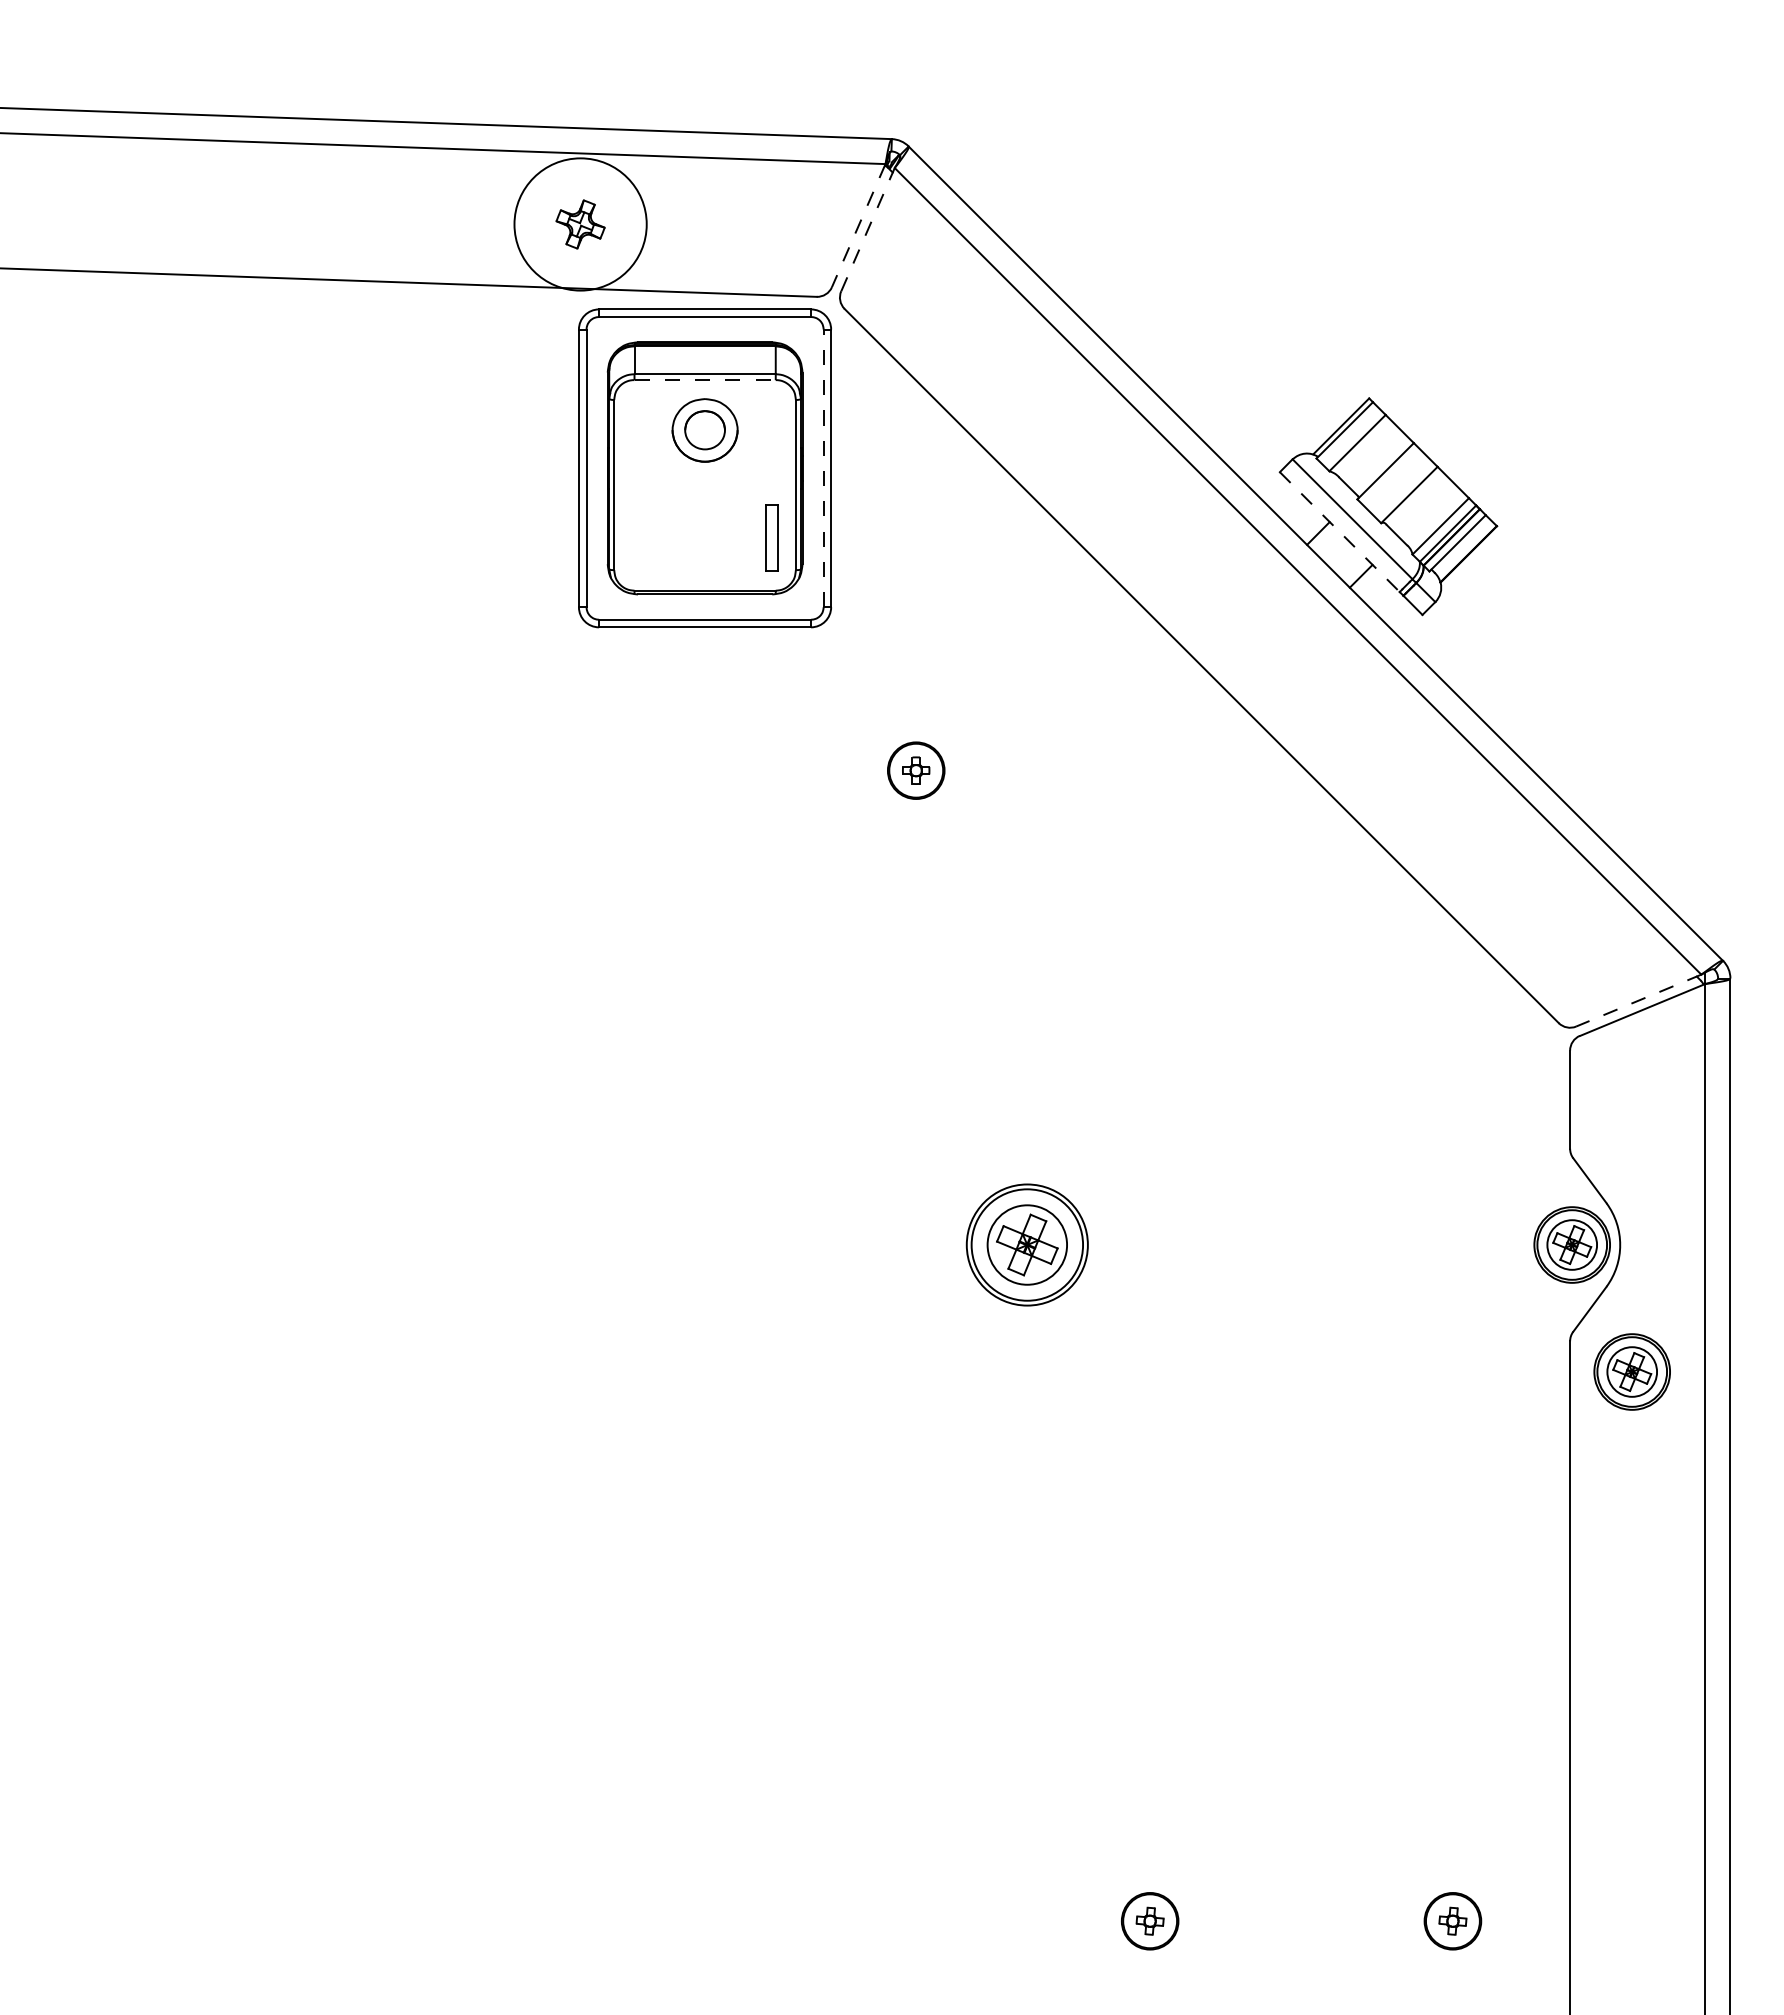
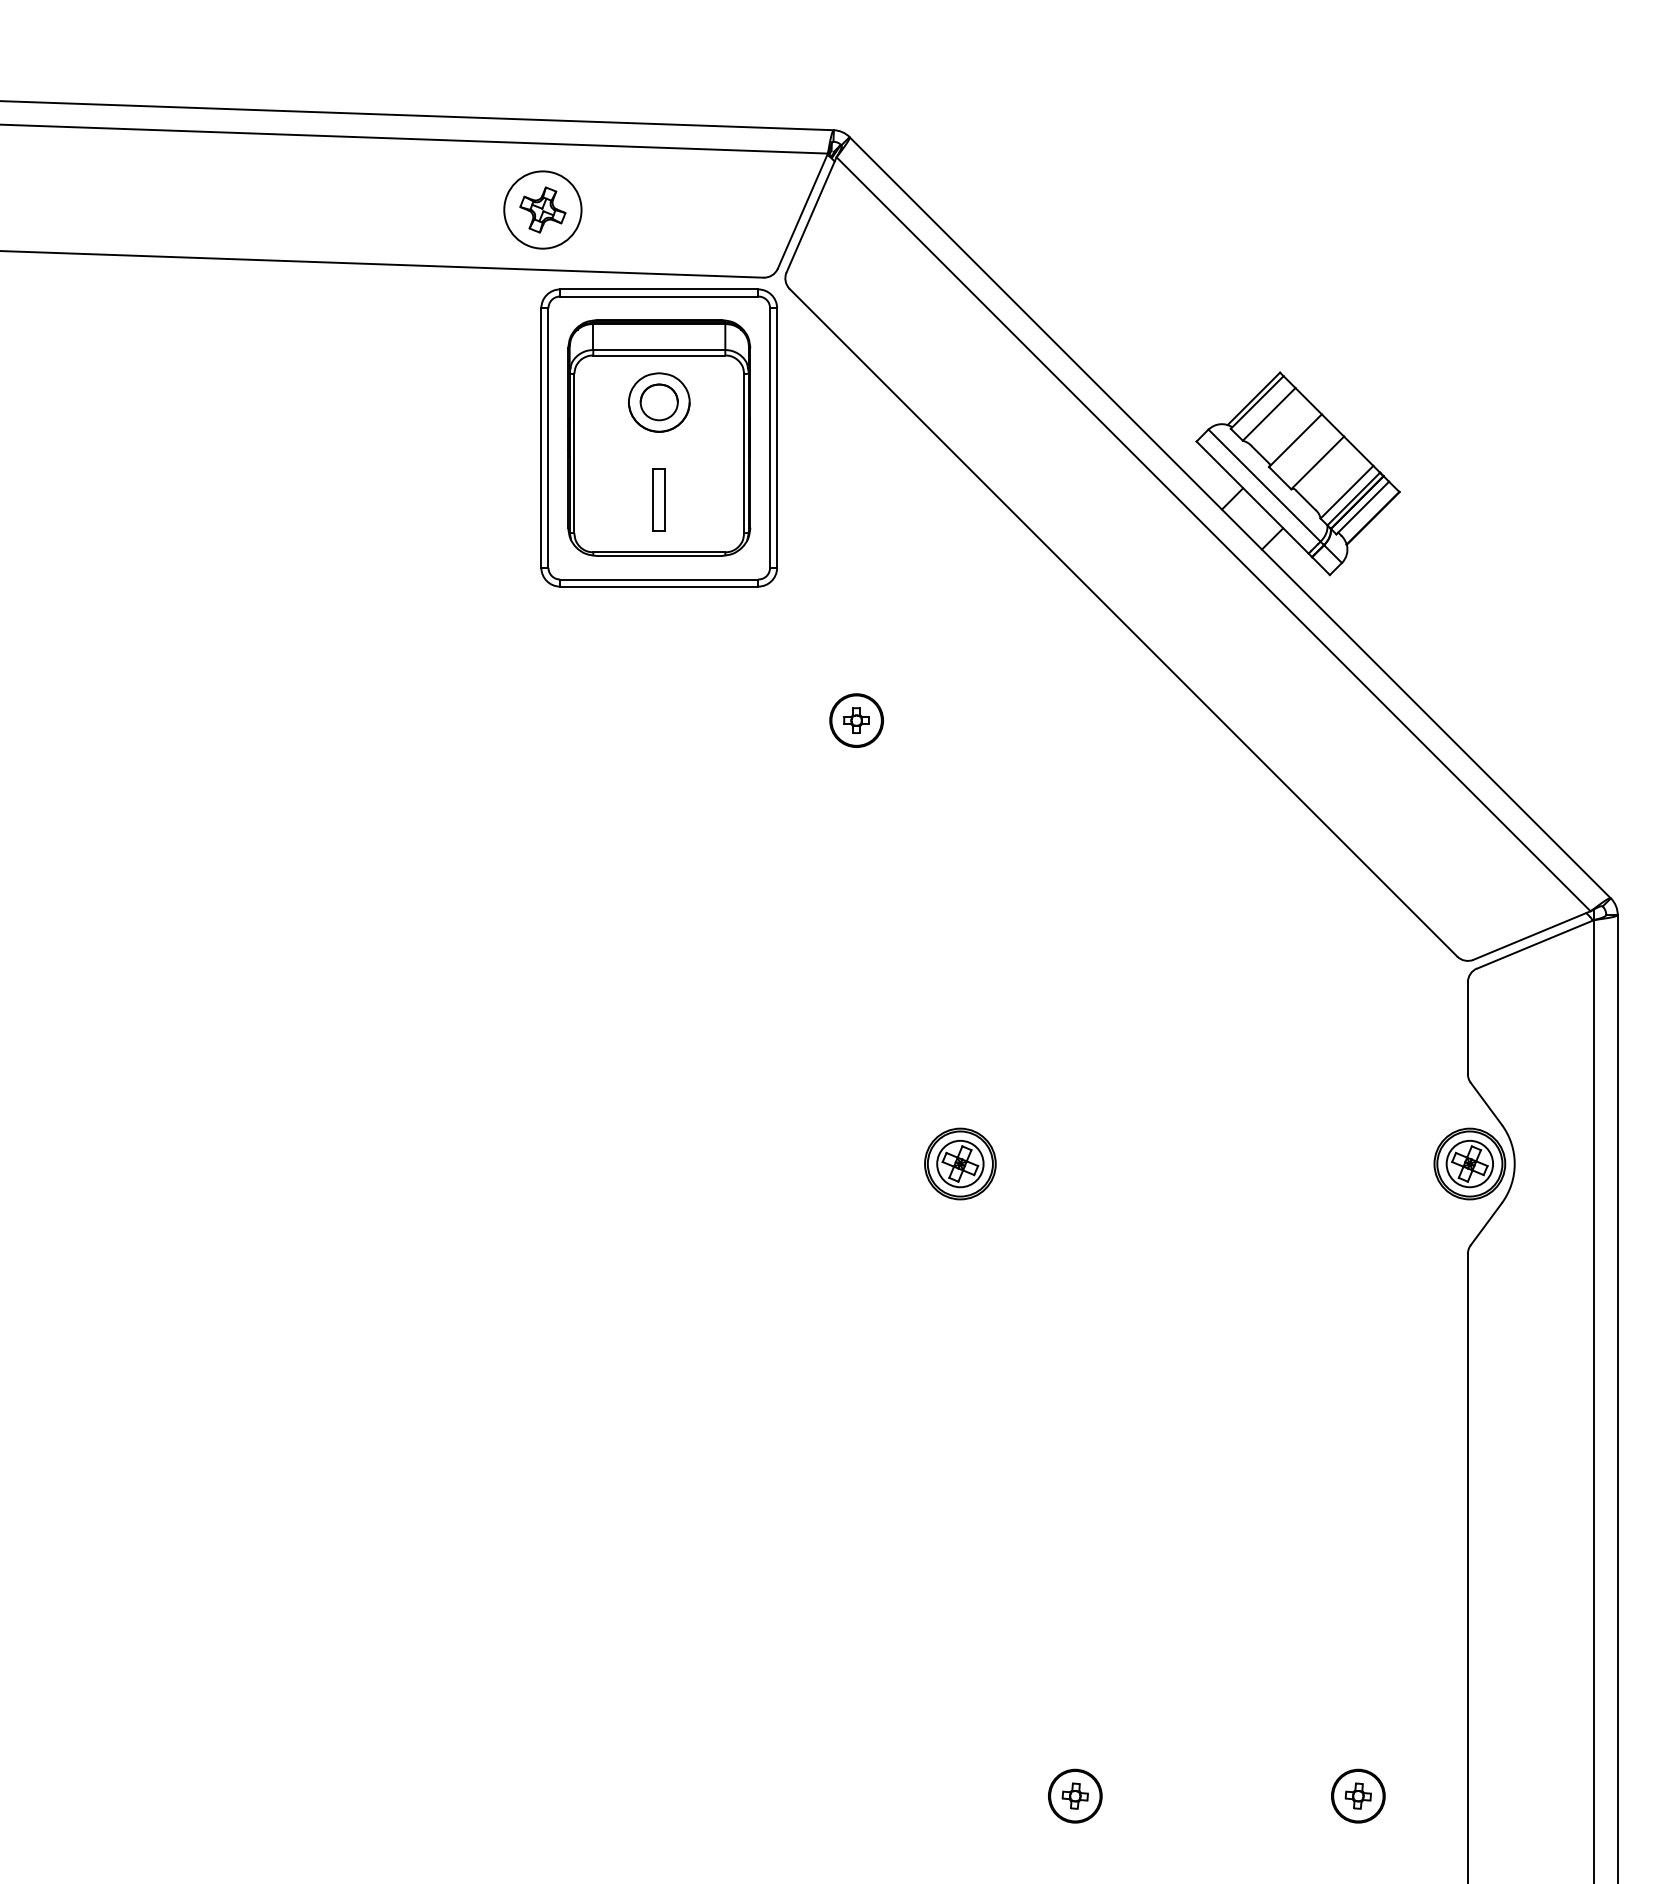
circle: (580, 224) -> (542, 210), size x0.62
line: (858, 226) -> (802, 211), dashed -> solid
line: (868, 229) -> (812, 214), dashed -> solid
line: (705, 380) -> (659, 355), dashed -> solid
line: (823, 468) -> (769, 438), dashed -> solid
line: (1339, 532) -> (1252, 497), dashed -> solid
part: (771, 537) -> (658, 499), moved
line: (1638, 1000) -> (1531, 935), dashed -> solid
part: (1026, 1244) -> (959, 1163), size x0.62
part: (1631, 1371) -> (1525, 1282), removed

